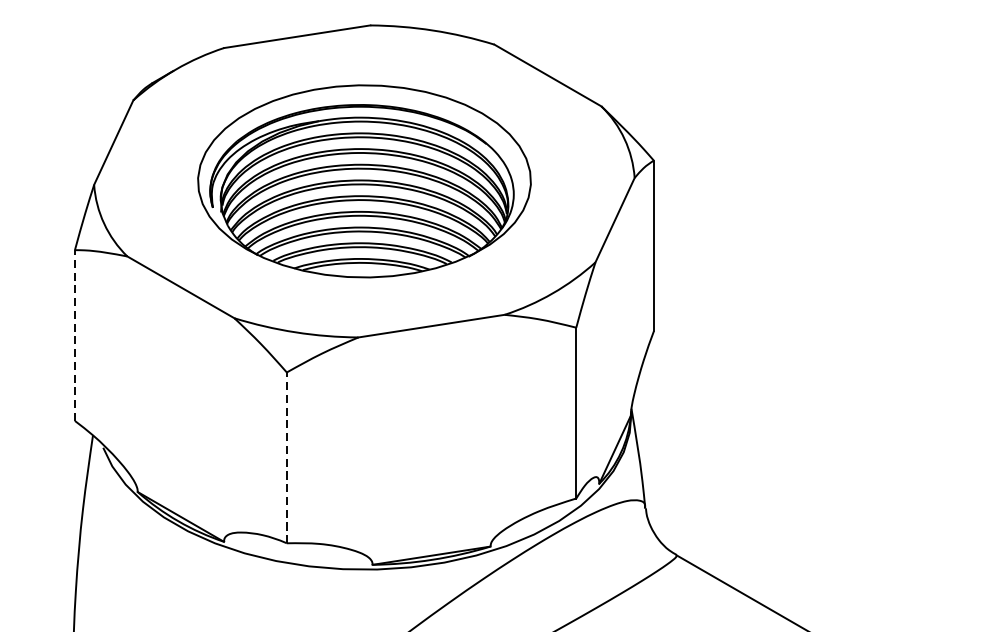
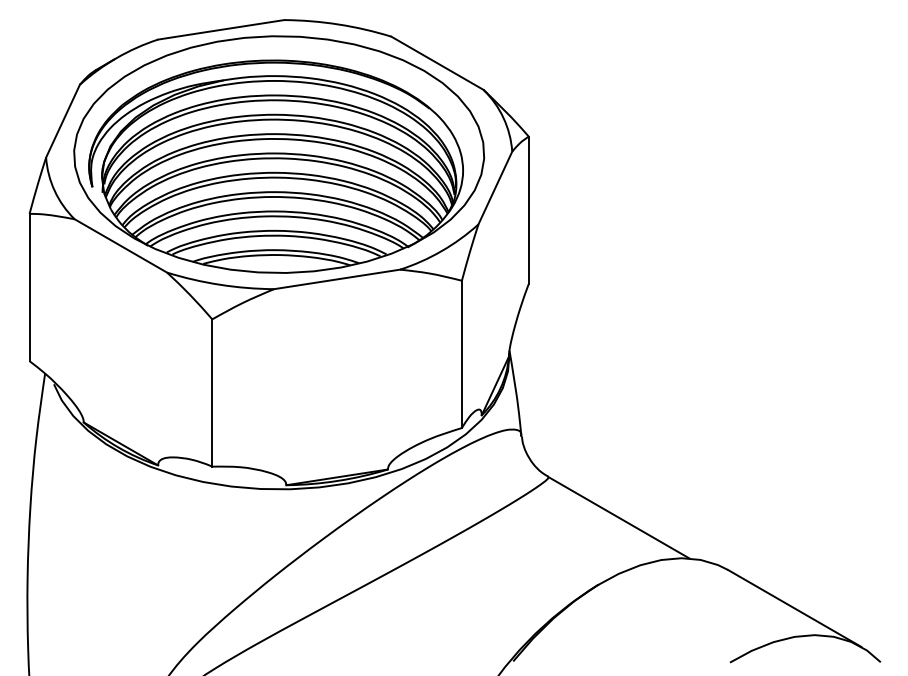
part: (364, 181) -> (279, 154), size x1.43
line: (74, 335) -> (29, 287), dashed -> solid
line: (287, 458) -> (212, 393), dashed -> solid

